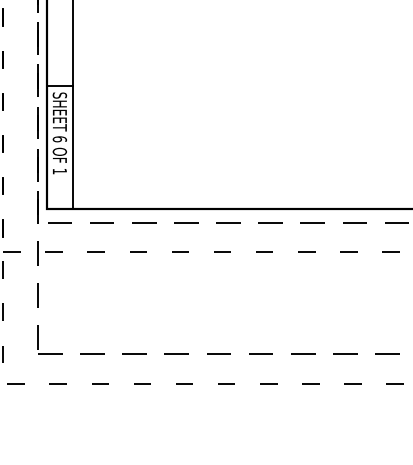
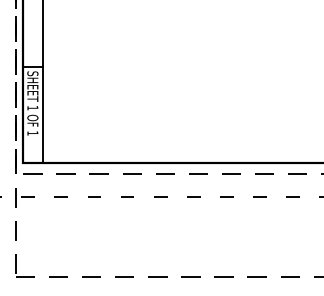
text: (59, 139) -> (32, 108), 6 -> 1

